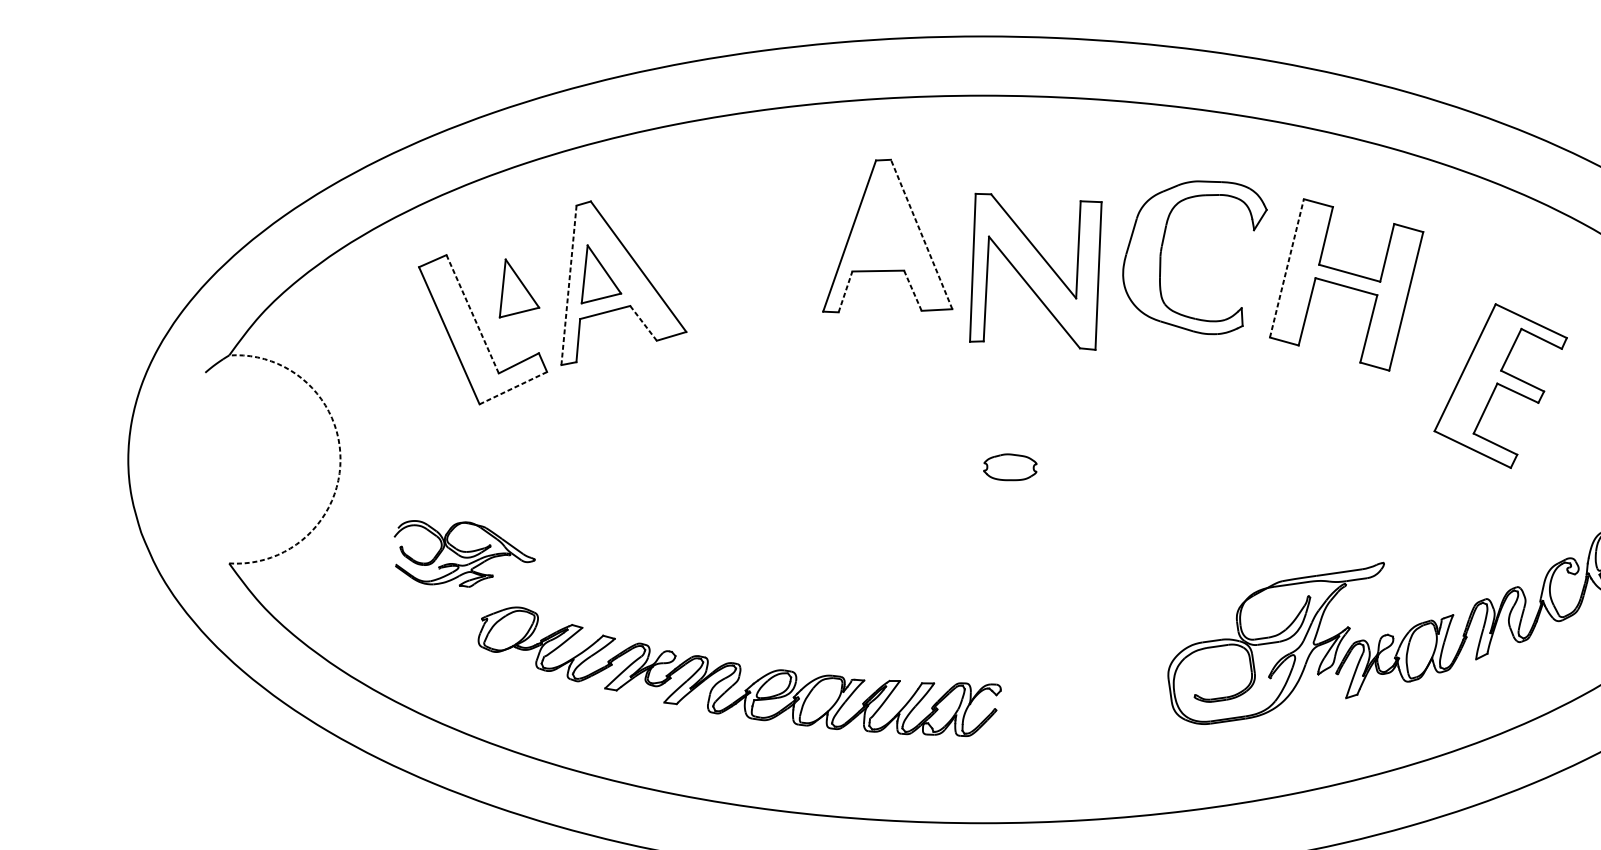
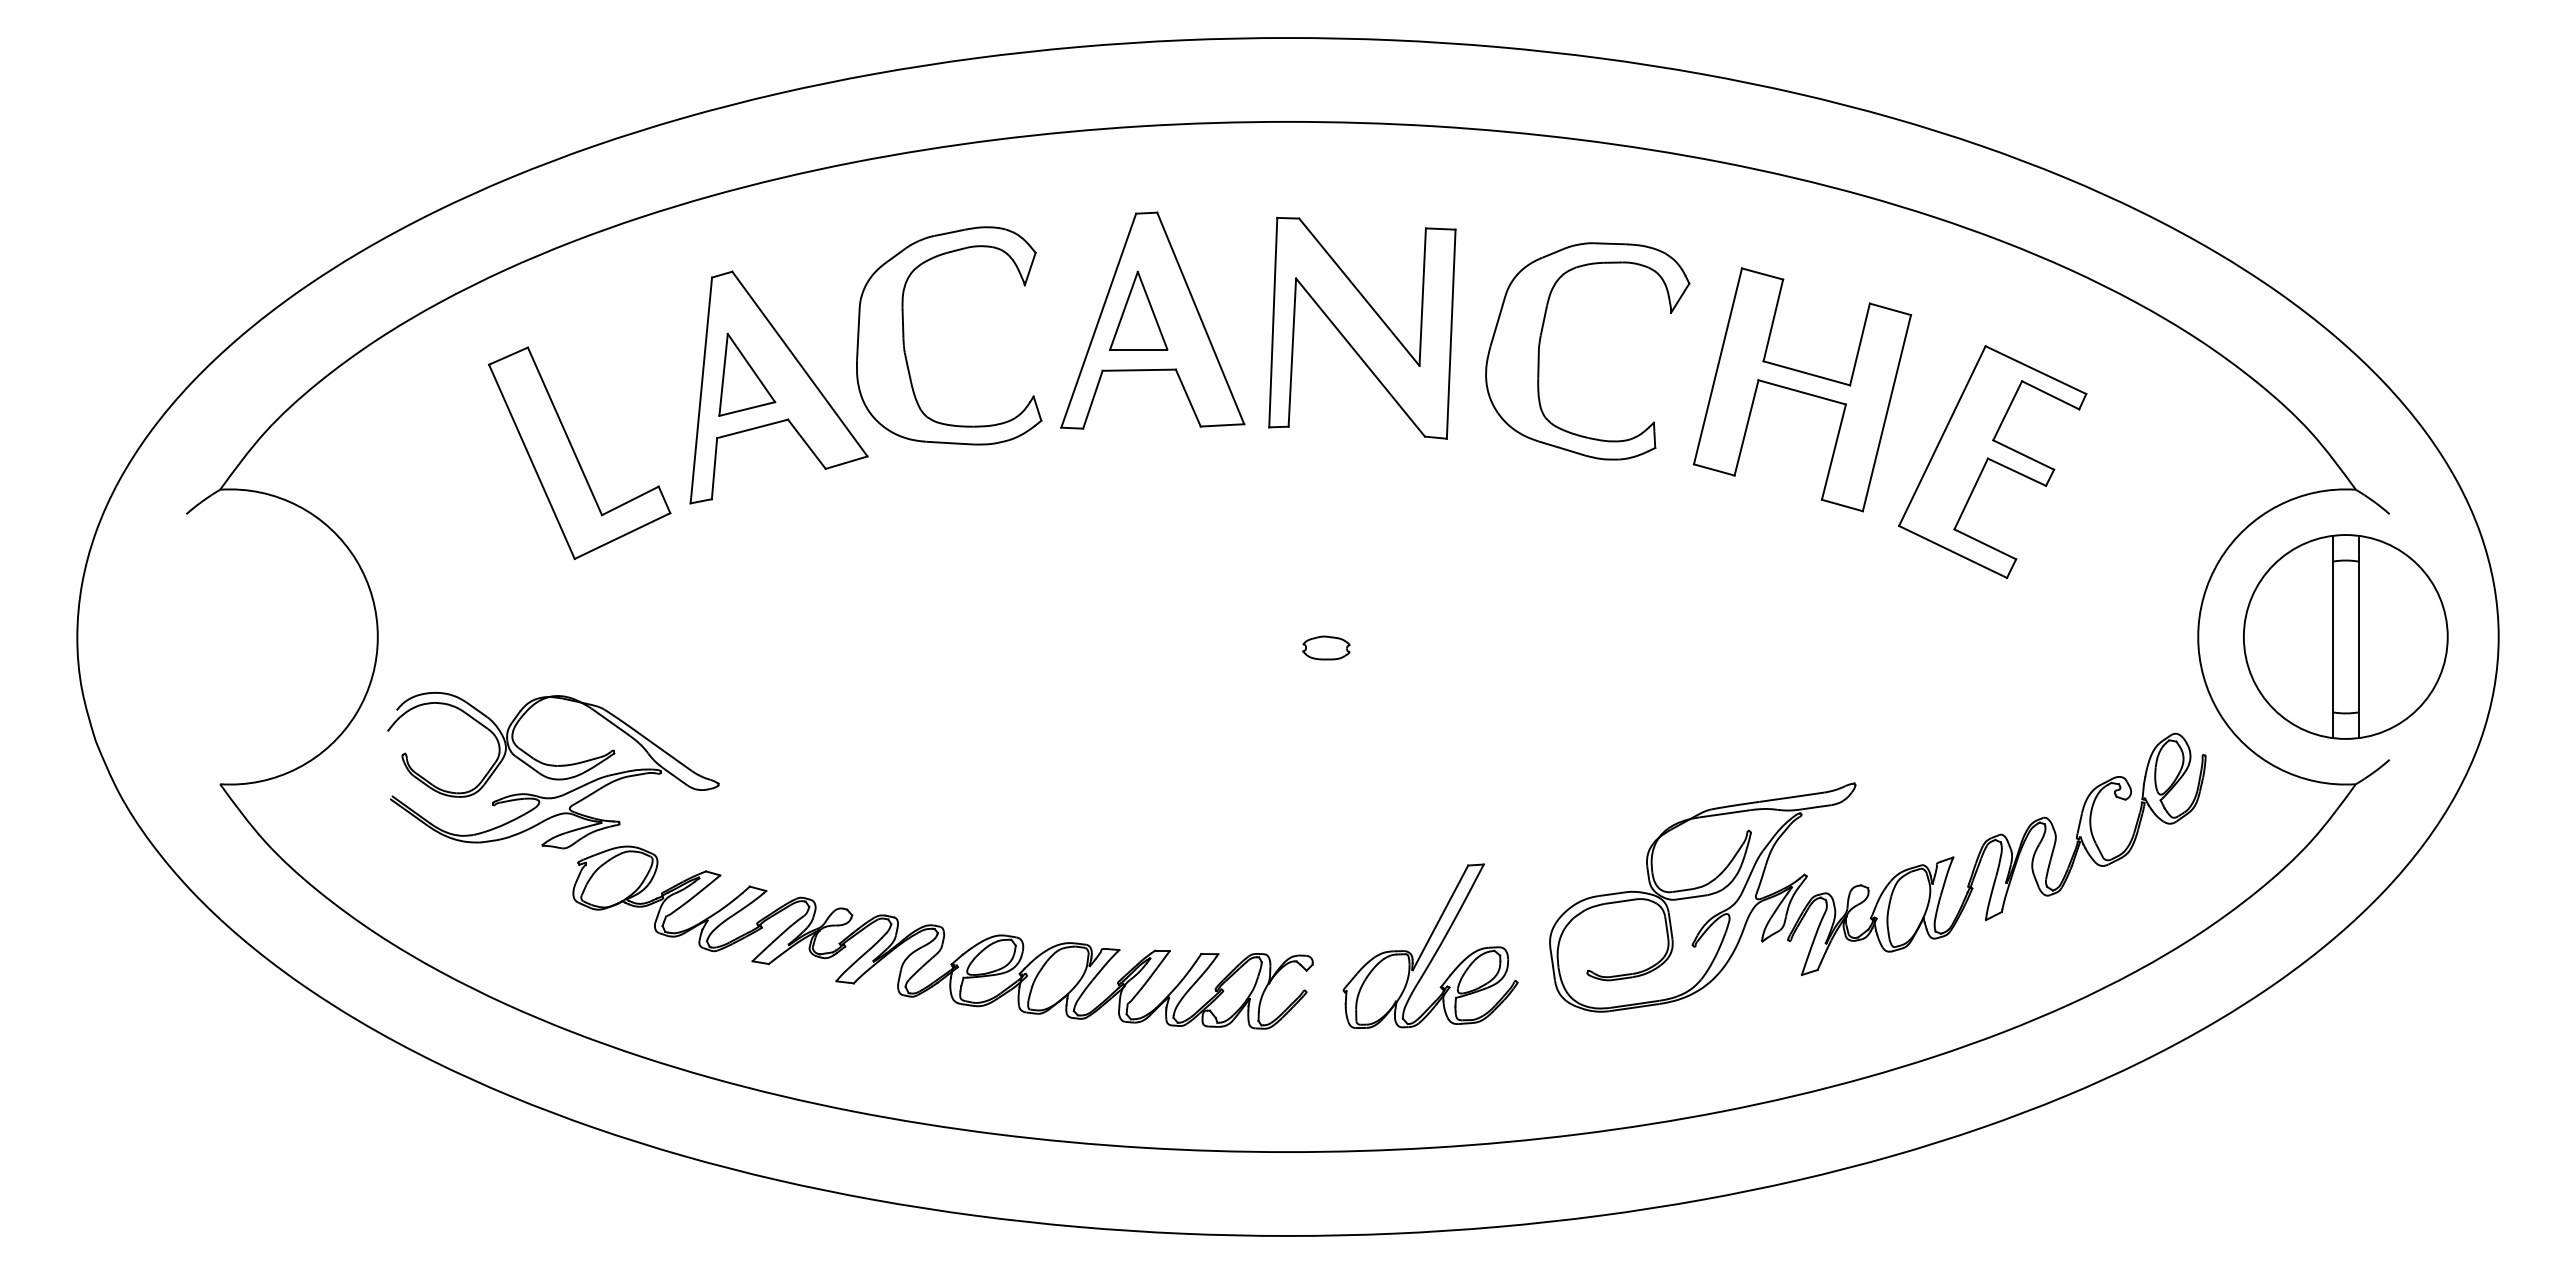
part: (877, 228) -> (1138, 310), added
line: (921, 234) -> (1200, 318), dashed -> solid
part: (712, 246) -> (904, 335), added
line: (1286, 268) -> (1717, 366), dashed -> solid
part: (1035, 271) -> (1362, 328), moved
line: (569, 285) -> (701, 390), dashed -> solid
part: (519, 288) -> (631, 394), removed
line: (845, 291) -> (1092, 399), dashed -> solid
line: (913, 291) -> (1188, 398), dashed -> solid
line: (472, 314) -> (564, 431), dashed -> solid
line: (643, 323) -> (806, 444), dashed -> solid
part: (1500, 386) -> (1992, 462), moved
line: (513, 388) -> (622, 536), dashed -> solid
arc: (340, 459) -> (377, 636), dashed -> solid
part: (1010, 466) -> (1326, 647), size x0.62
part: (464, 553) -> (553, 770), size x1.67
part: (1083, 677) -> (1430, 945), added

